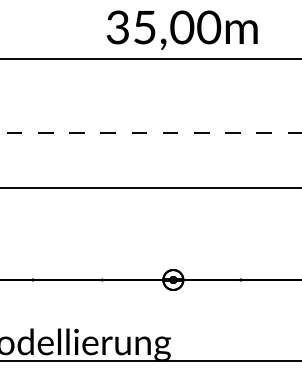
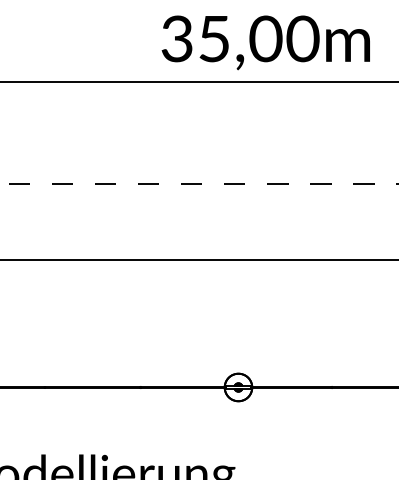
text: (182, 29) -> (266, 41), moved

